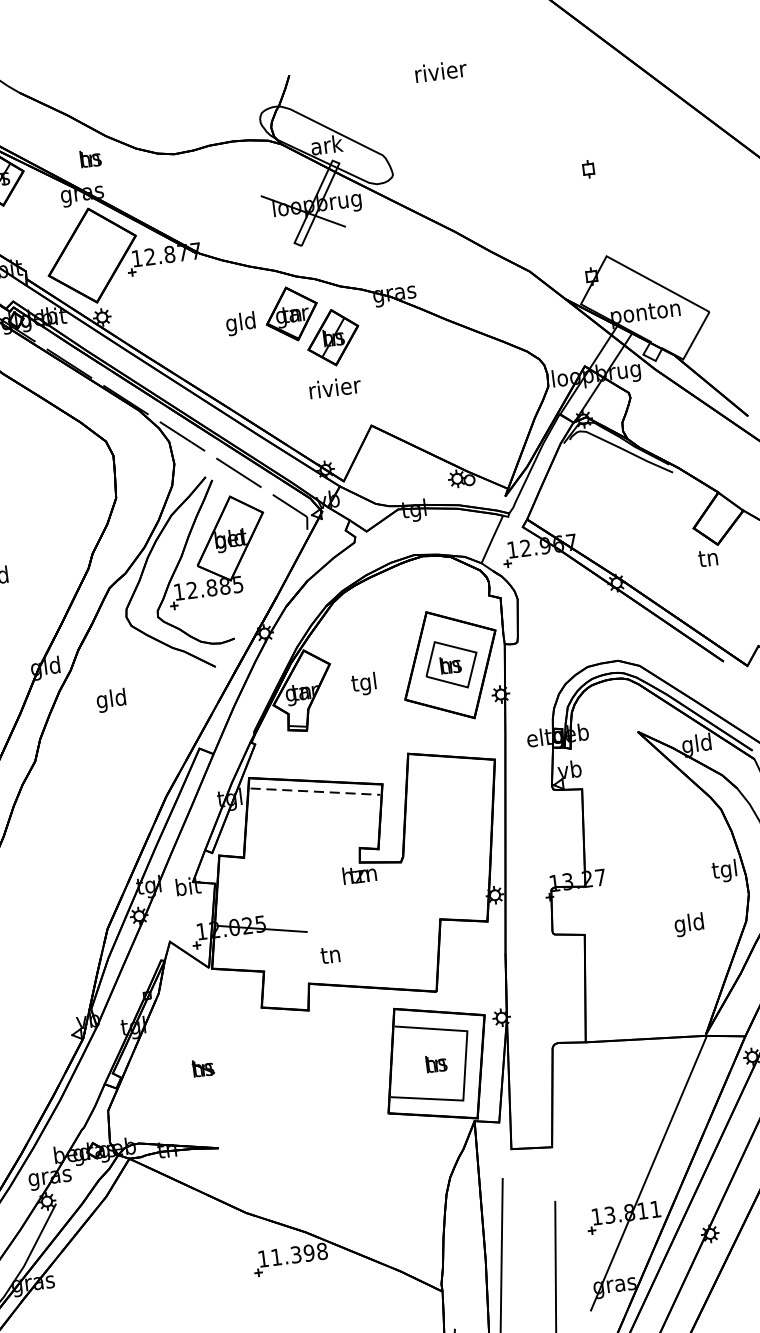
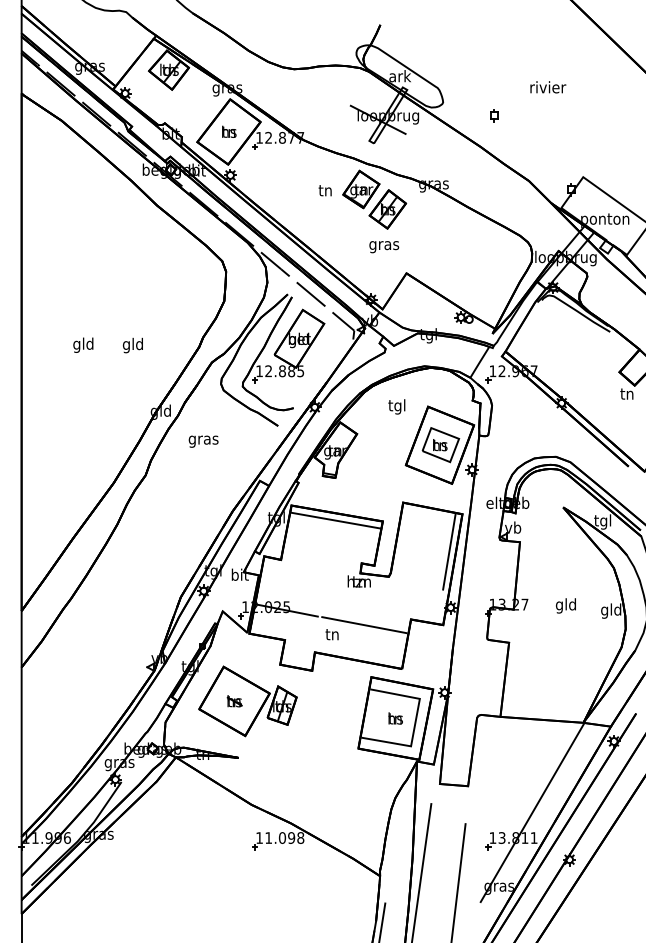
text: (441, 71) -> (548, 87), moved
text: (90, 157) -> (229, 131), moved
part: (588, 169) -> (494, 115), moved
text: (240, 323) -> (325, 191), gld -> tn
text: (334, 389) -> (384, 245), rivier -> gras
text: (363, 683) -> (396, 406), moved
text: (111, 699) -> (203, 439), gld -> gras
text: (696, 744) -> (602, 521), gld -> tgl
line: (316, 791) -> (336, 520), dashed -> solid
line: (483, 815) -> (449, 551), added
text: (725, 870) -> (611, 610), tgl -> gld
text: (688, 924) -> (565, 605), moved
line: (375, 936) -> (364, 625), added
part: (221, 1066) -> (247, 701), added
text: (296, 1254) -> (282, 837), 11.398 -> 11.098

